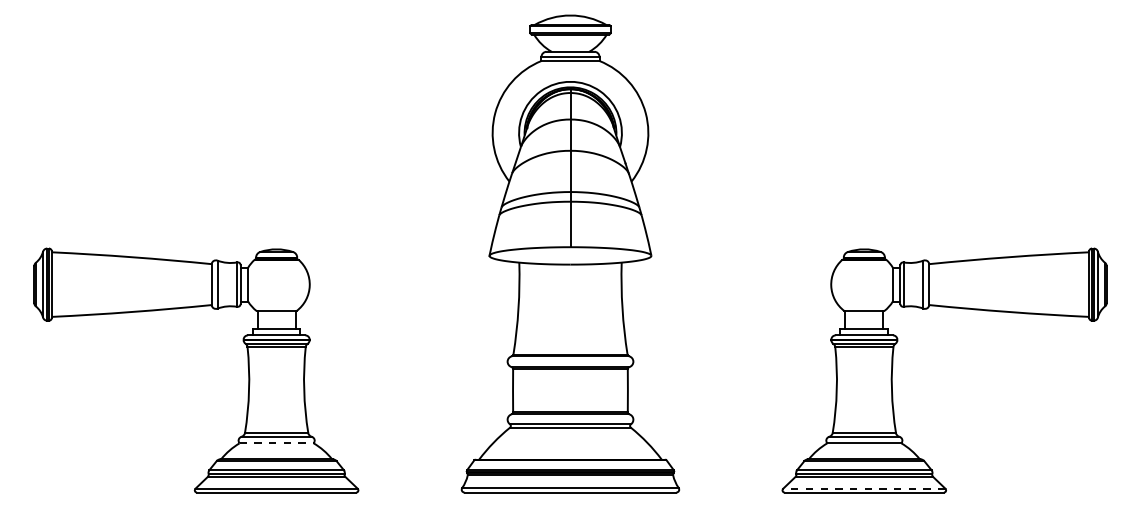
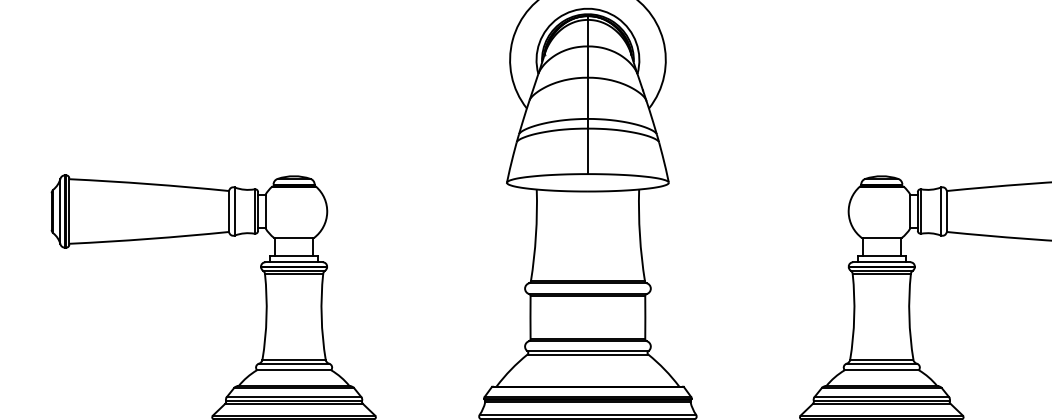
line: (277, 443) -> (294, 370), dashed -> solid
line: (863, 488) -> (880, 415), dashed -> solid

